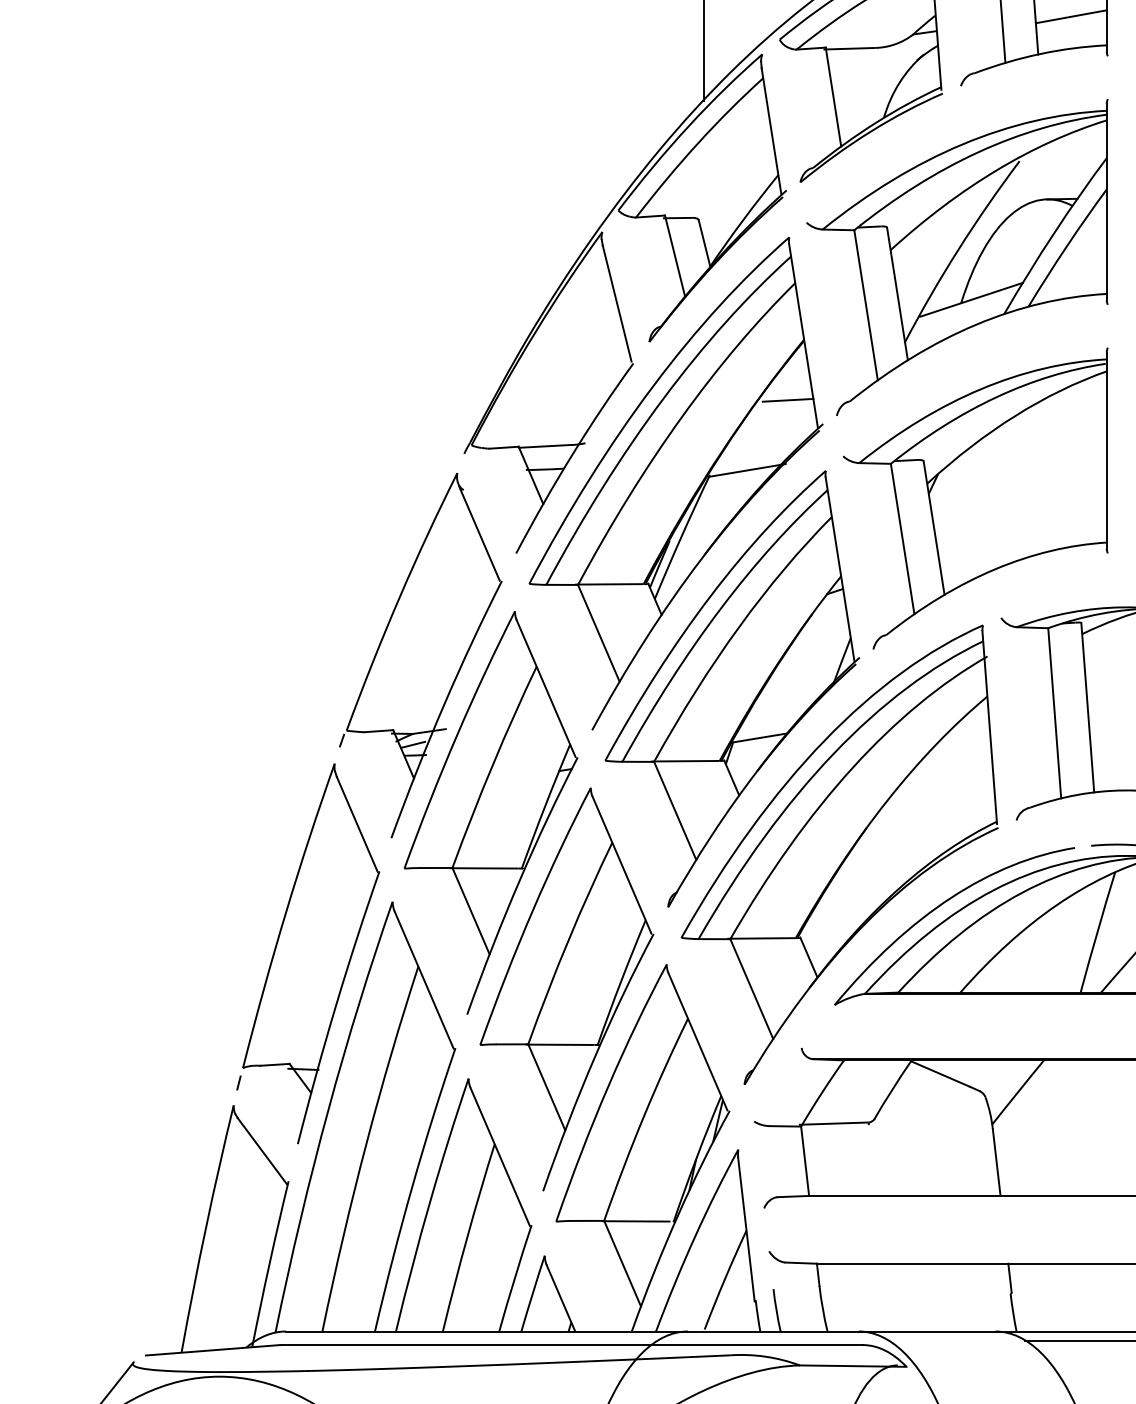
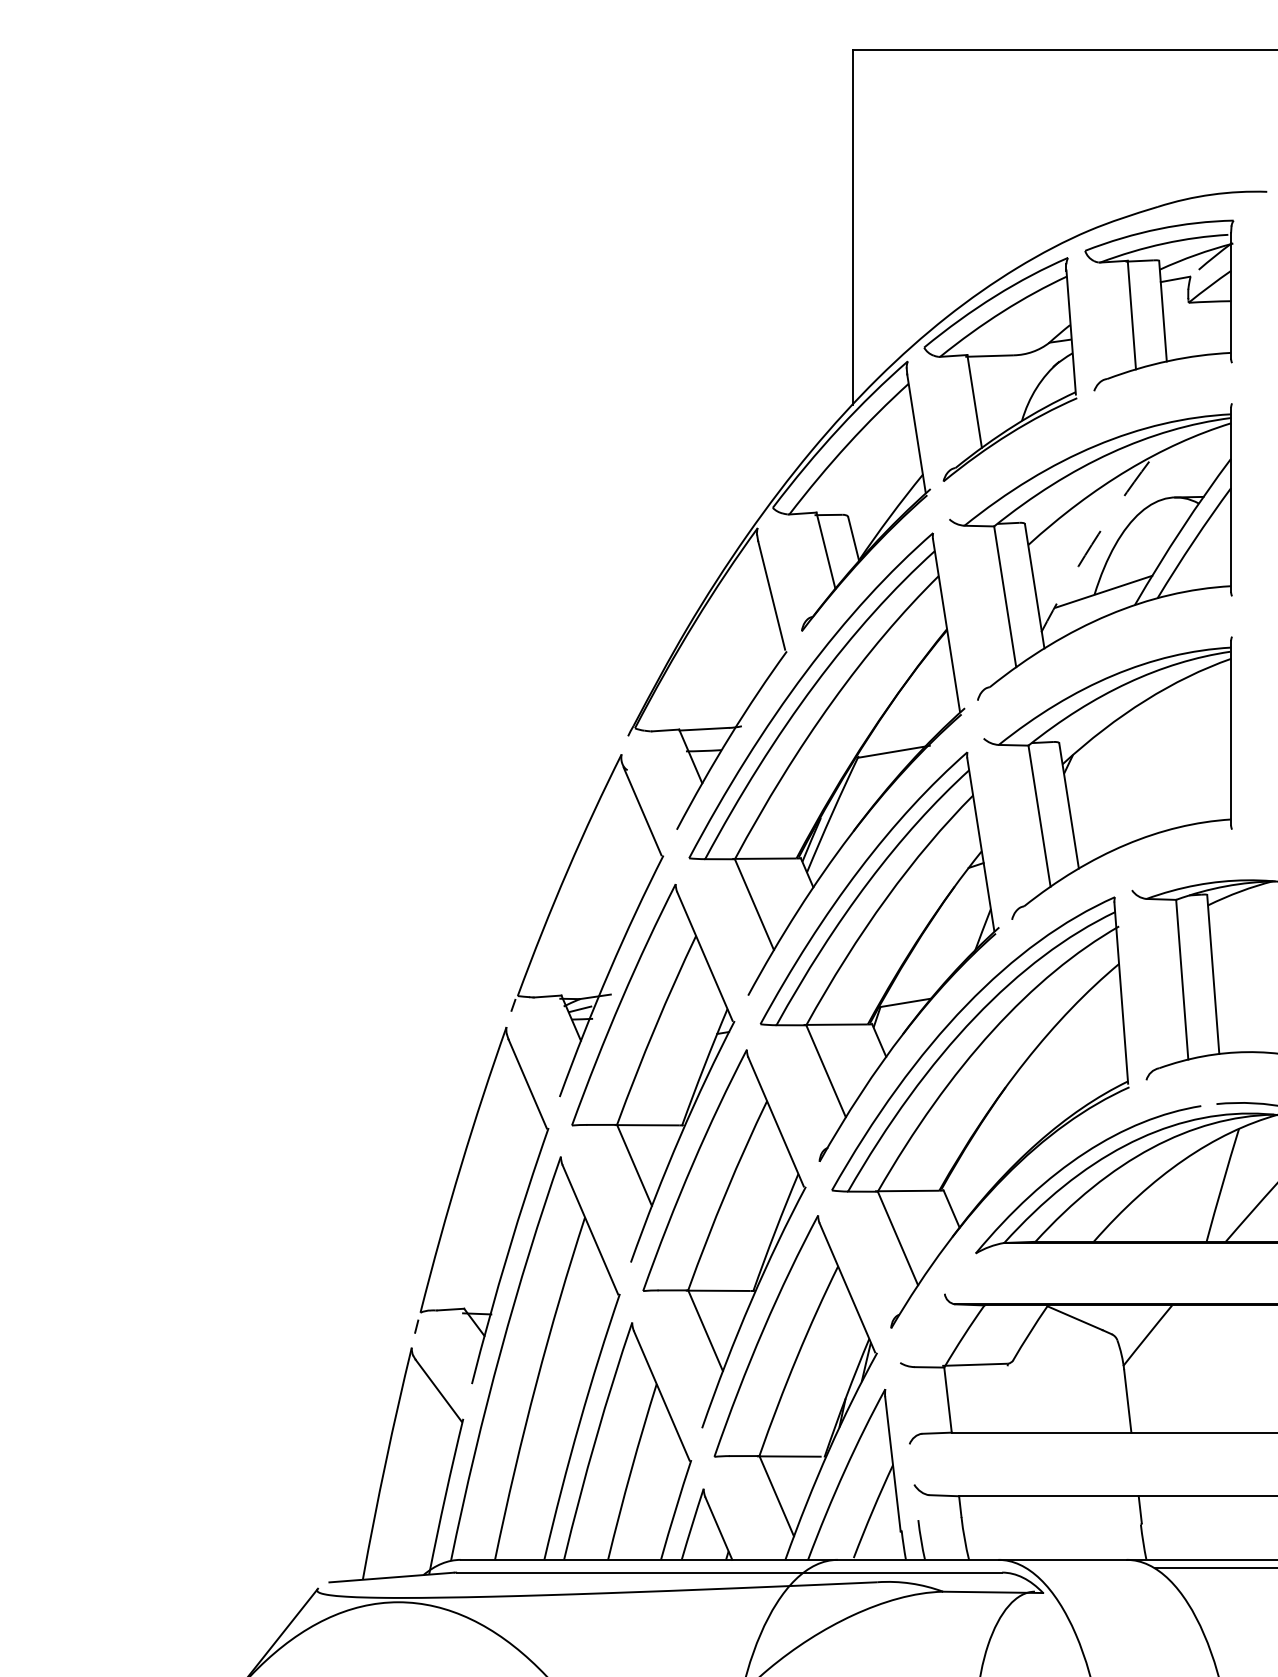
line: (1070, 17) -> (1197, 326), removed
arc: (958, 249) -> (1091, 544), solid -> dashed
line: (787, 399) -> (931, 685), removed

